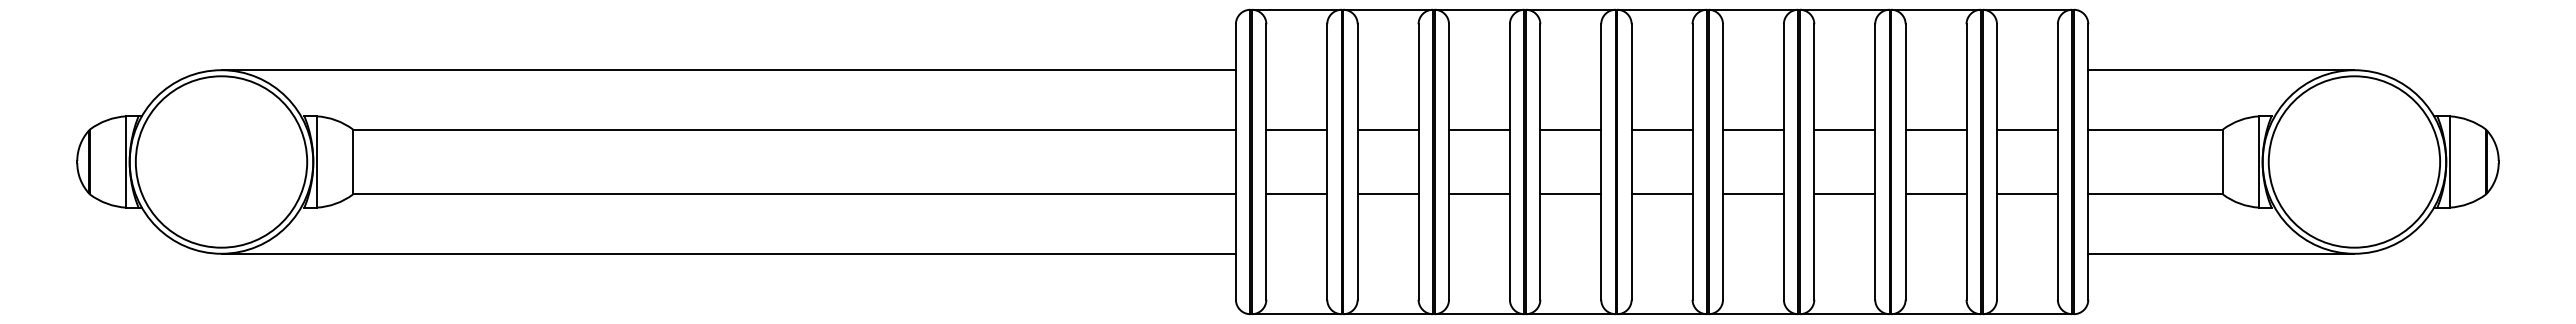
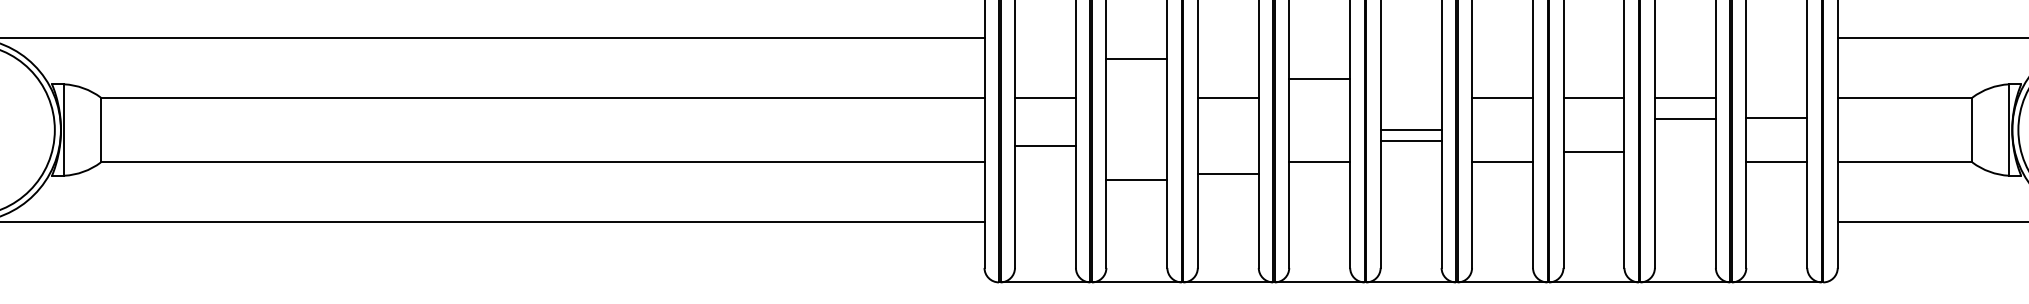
line: (1387, 129) -> (1136, 58), moved
line: (1570, 129) -> (1319, 78), moved
line: (1661, 129) -> (1410, 140), moved
line: (2026, 129) -> (1775, 117), moved
line: (1296, 194) -> (1045, 146), moved
line: (1387, 194) -> (1136, 179), moved
line: (1479, 194) -> (1228, 173), moved
line: (1661, 194) -> (1410, 130), moved
line: (1844, 194) -> (1593, 152), moved
line: (1935, 194) -> (1684, 119), moved

